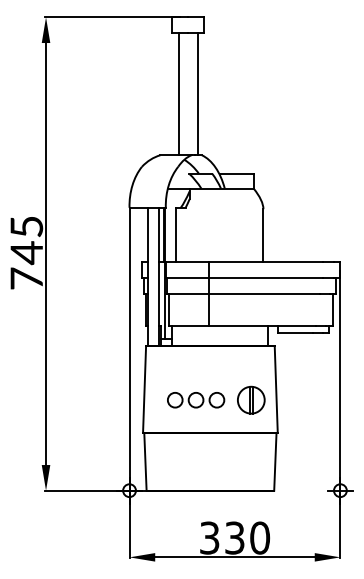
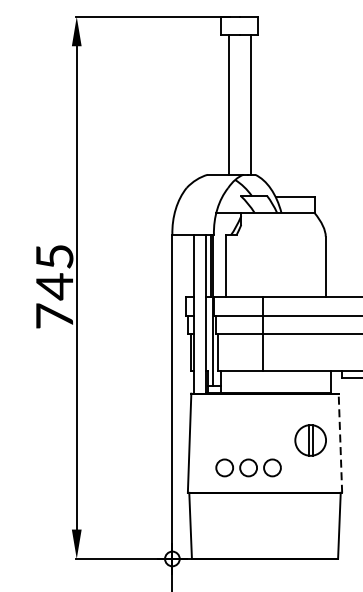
line: (276, 389) -> (340, 443), solid -> dashed
part: (251, 399) -> (310, 439), moved
part: (196, 400) -> (249, 468), moved

